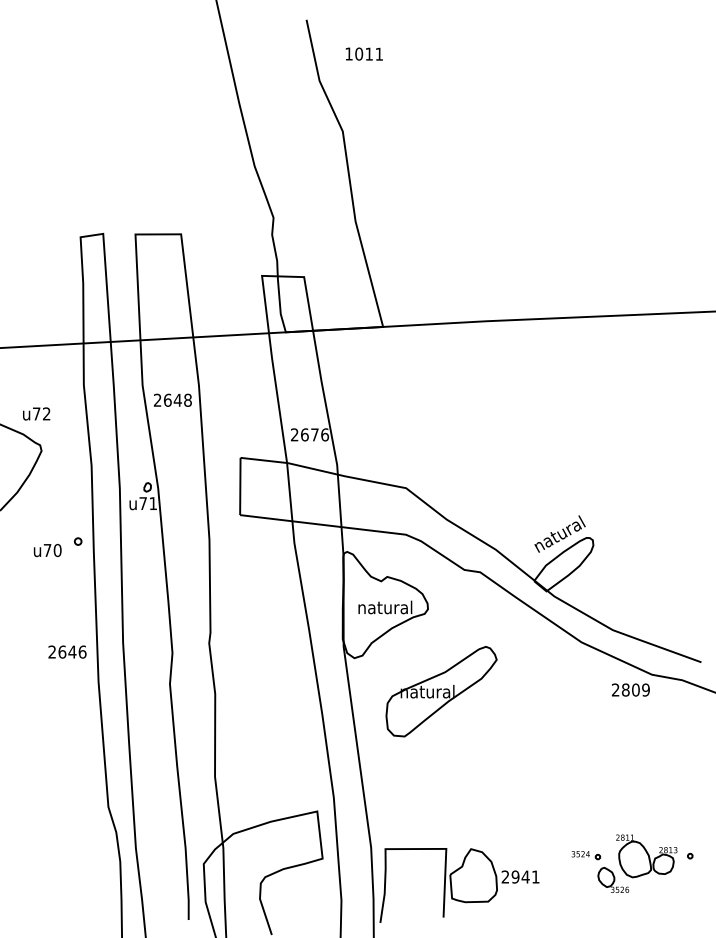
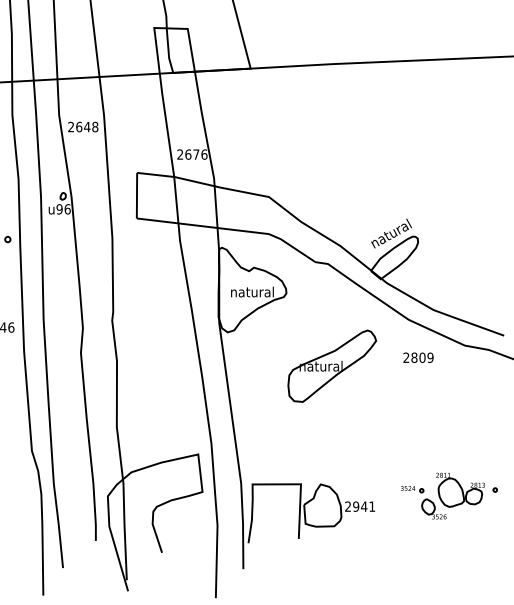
text: (148, 503) -> (63, 209), u71 -> u96
text: (630, 689) -> (418, 357), moved
part: (441, 691) -> (332, 366), moved

